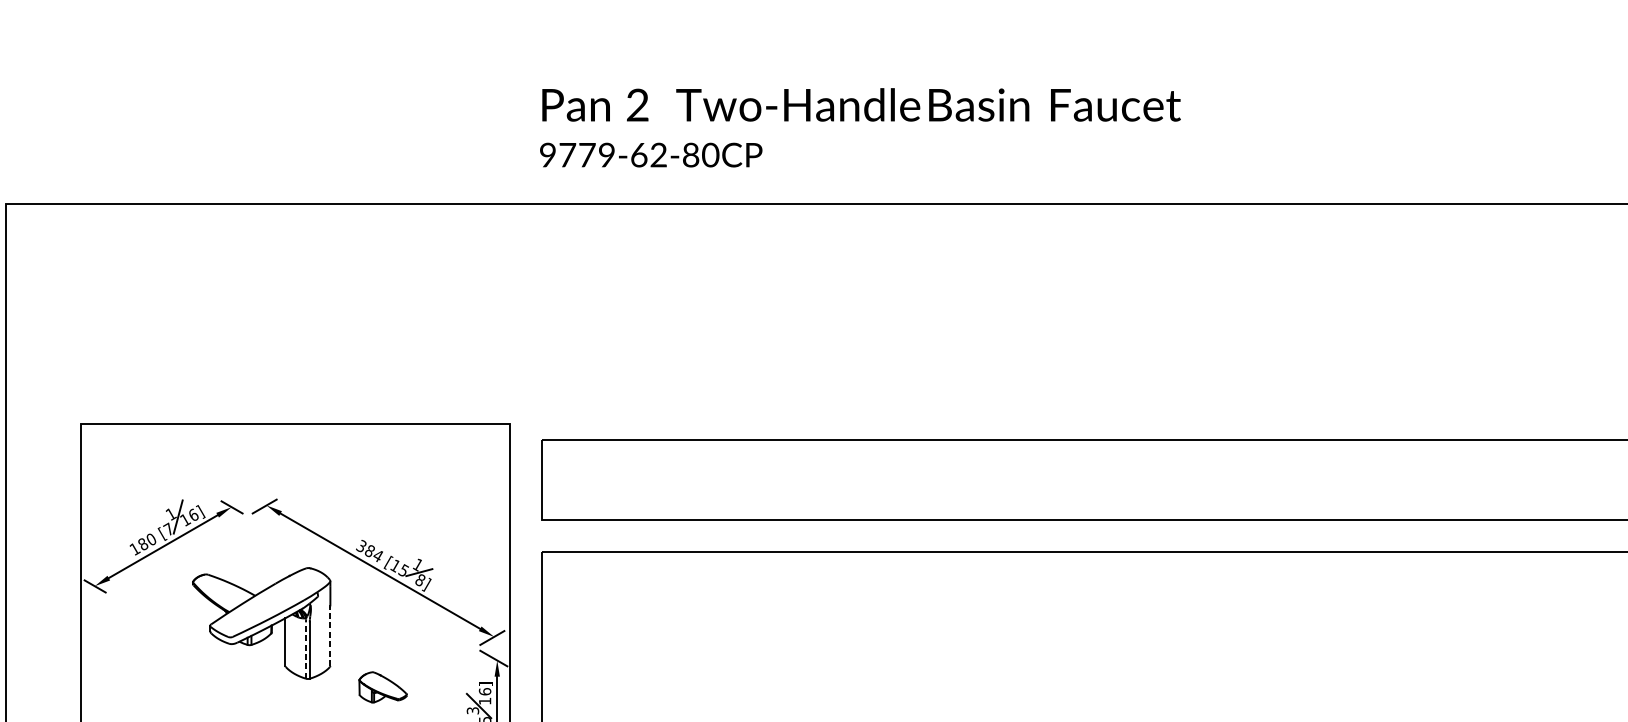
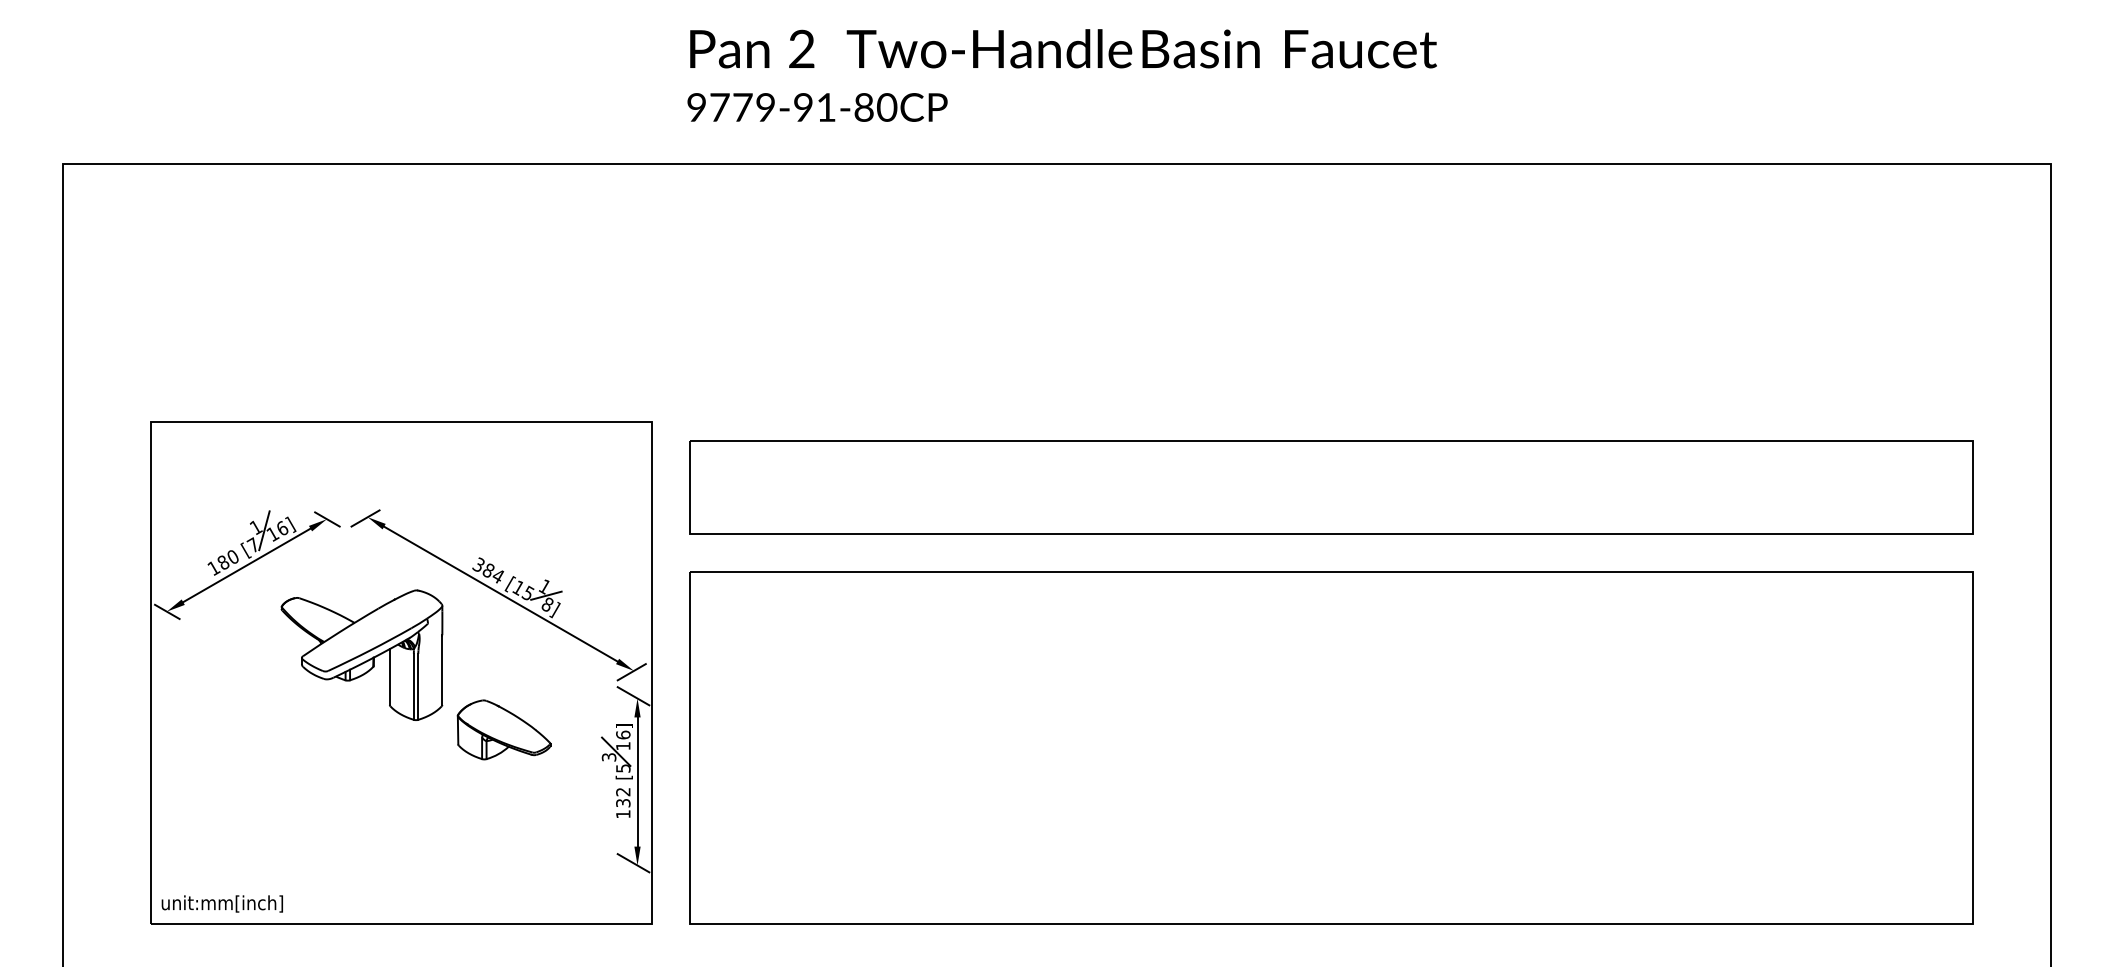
text: (648, 155) -> (814, 107), 9779-62-80CP -> 9779-91-80CP
line: (330, 636) -> (442, 670), dashed -> solid
line: (305, 650) -> (413, 686), dashed -> solid
part: (382, 686) -> (503, 729), size x1.67

